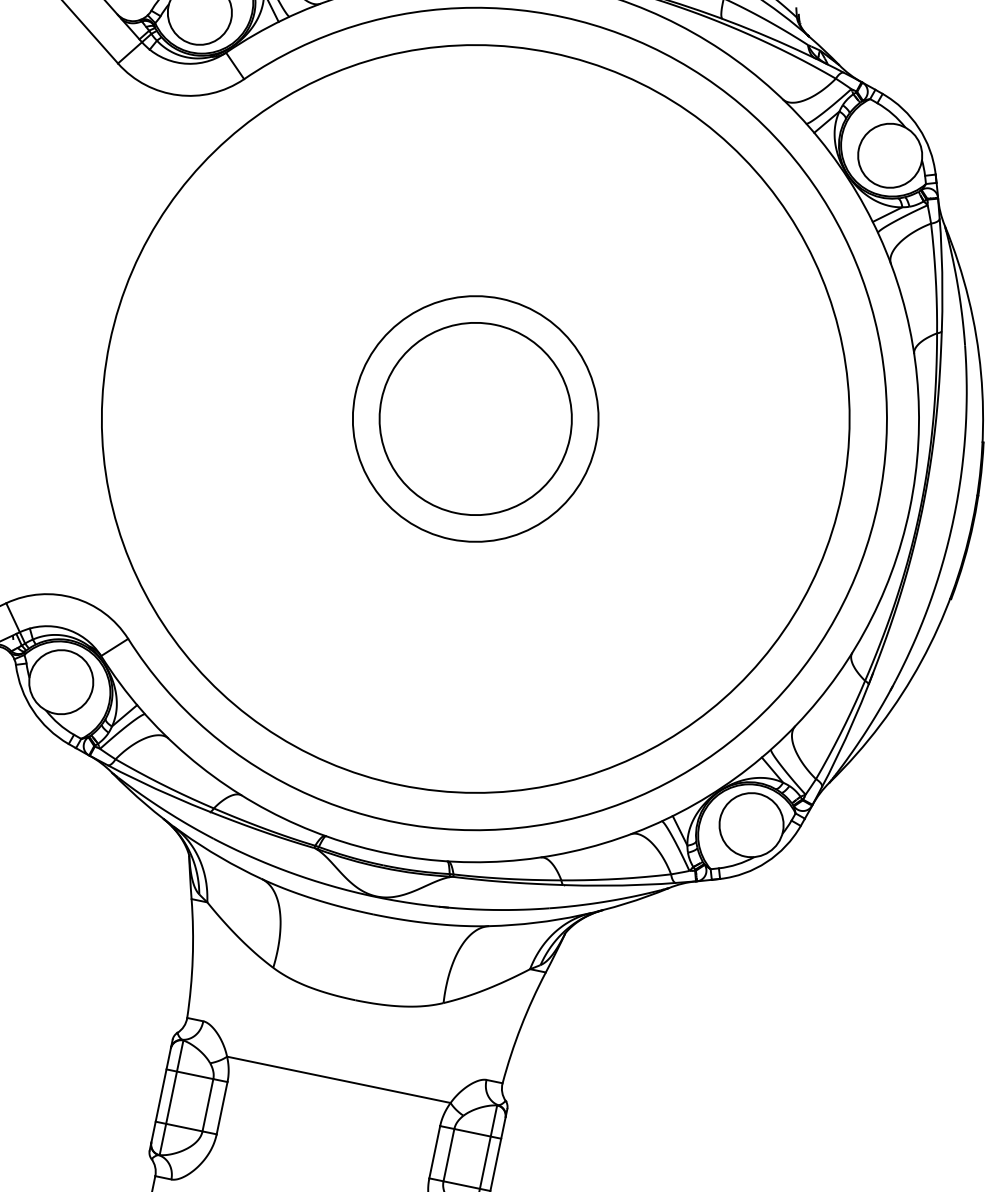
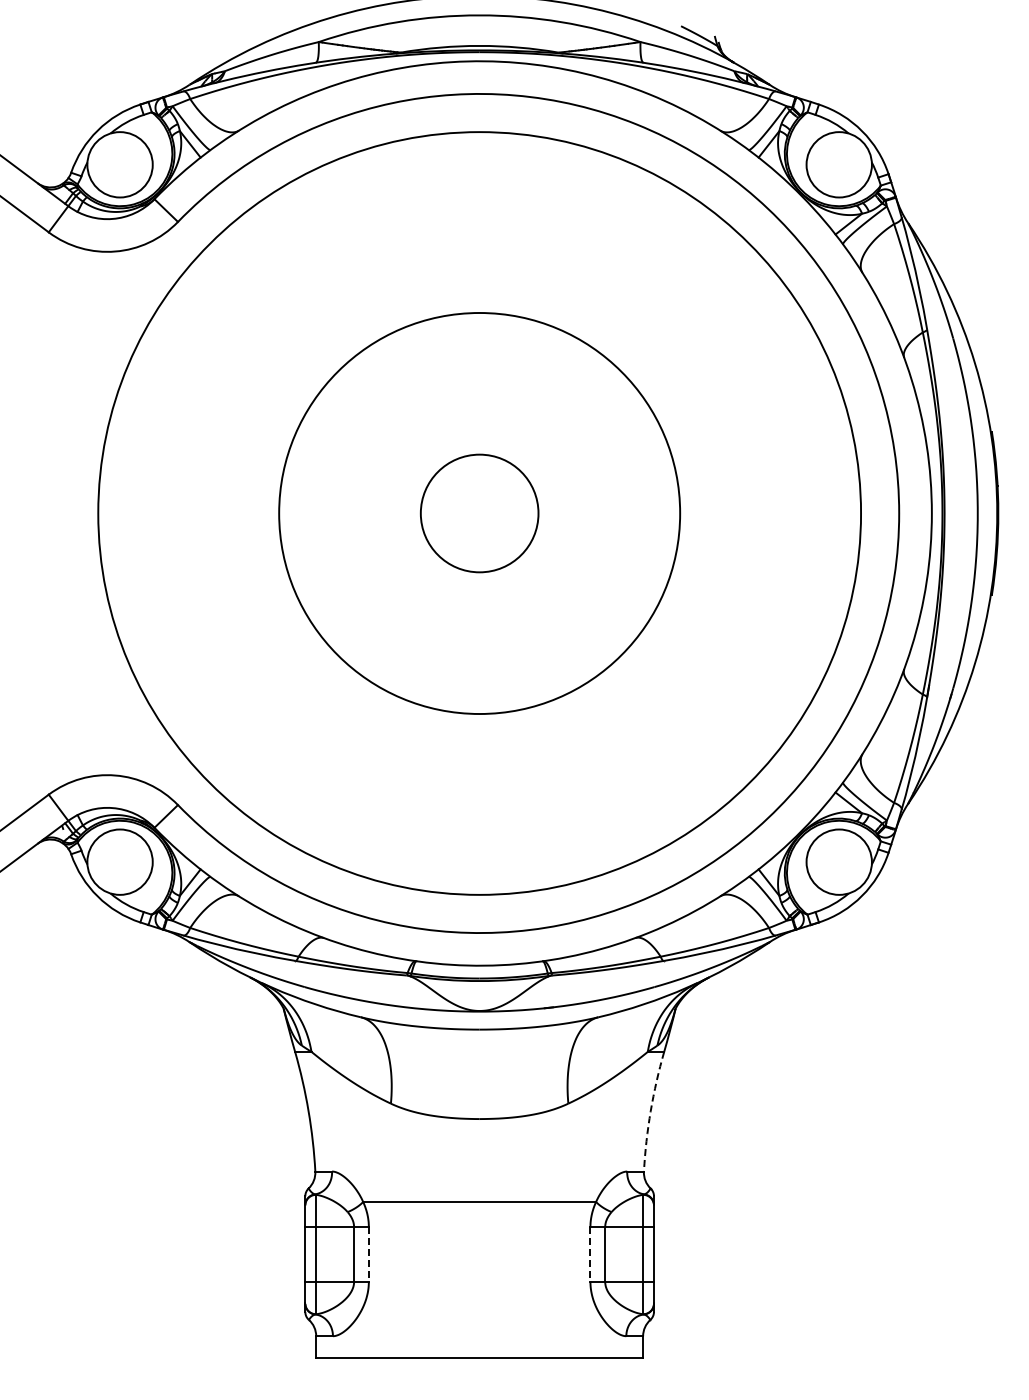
circle: (475, 418) -> (479, 513), size x0.6
circle: (475, 418) -> (479, 513), size x1.6
arc: (520, 1026) -> (650, 1111), solid -> dashed
line: (221, 1108) -> (368, 1254), solid -> dashed
line: (434, 1152) -> (590, 1254), solid -> dashed

